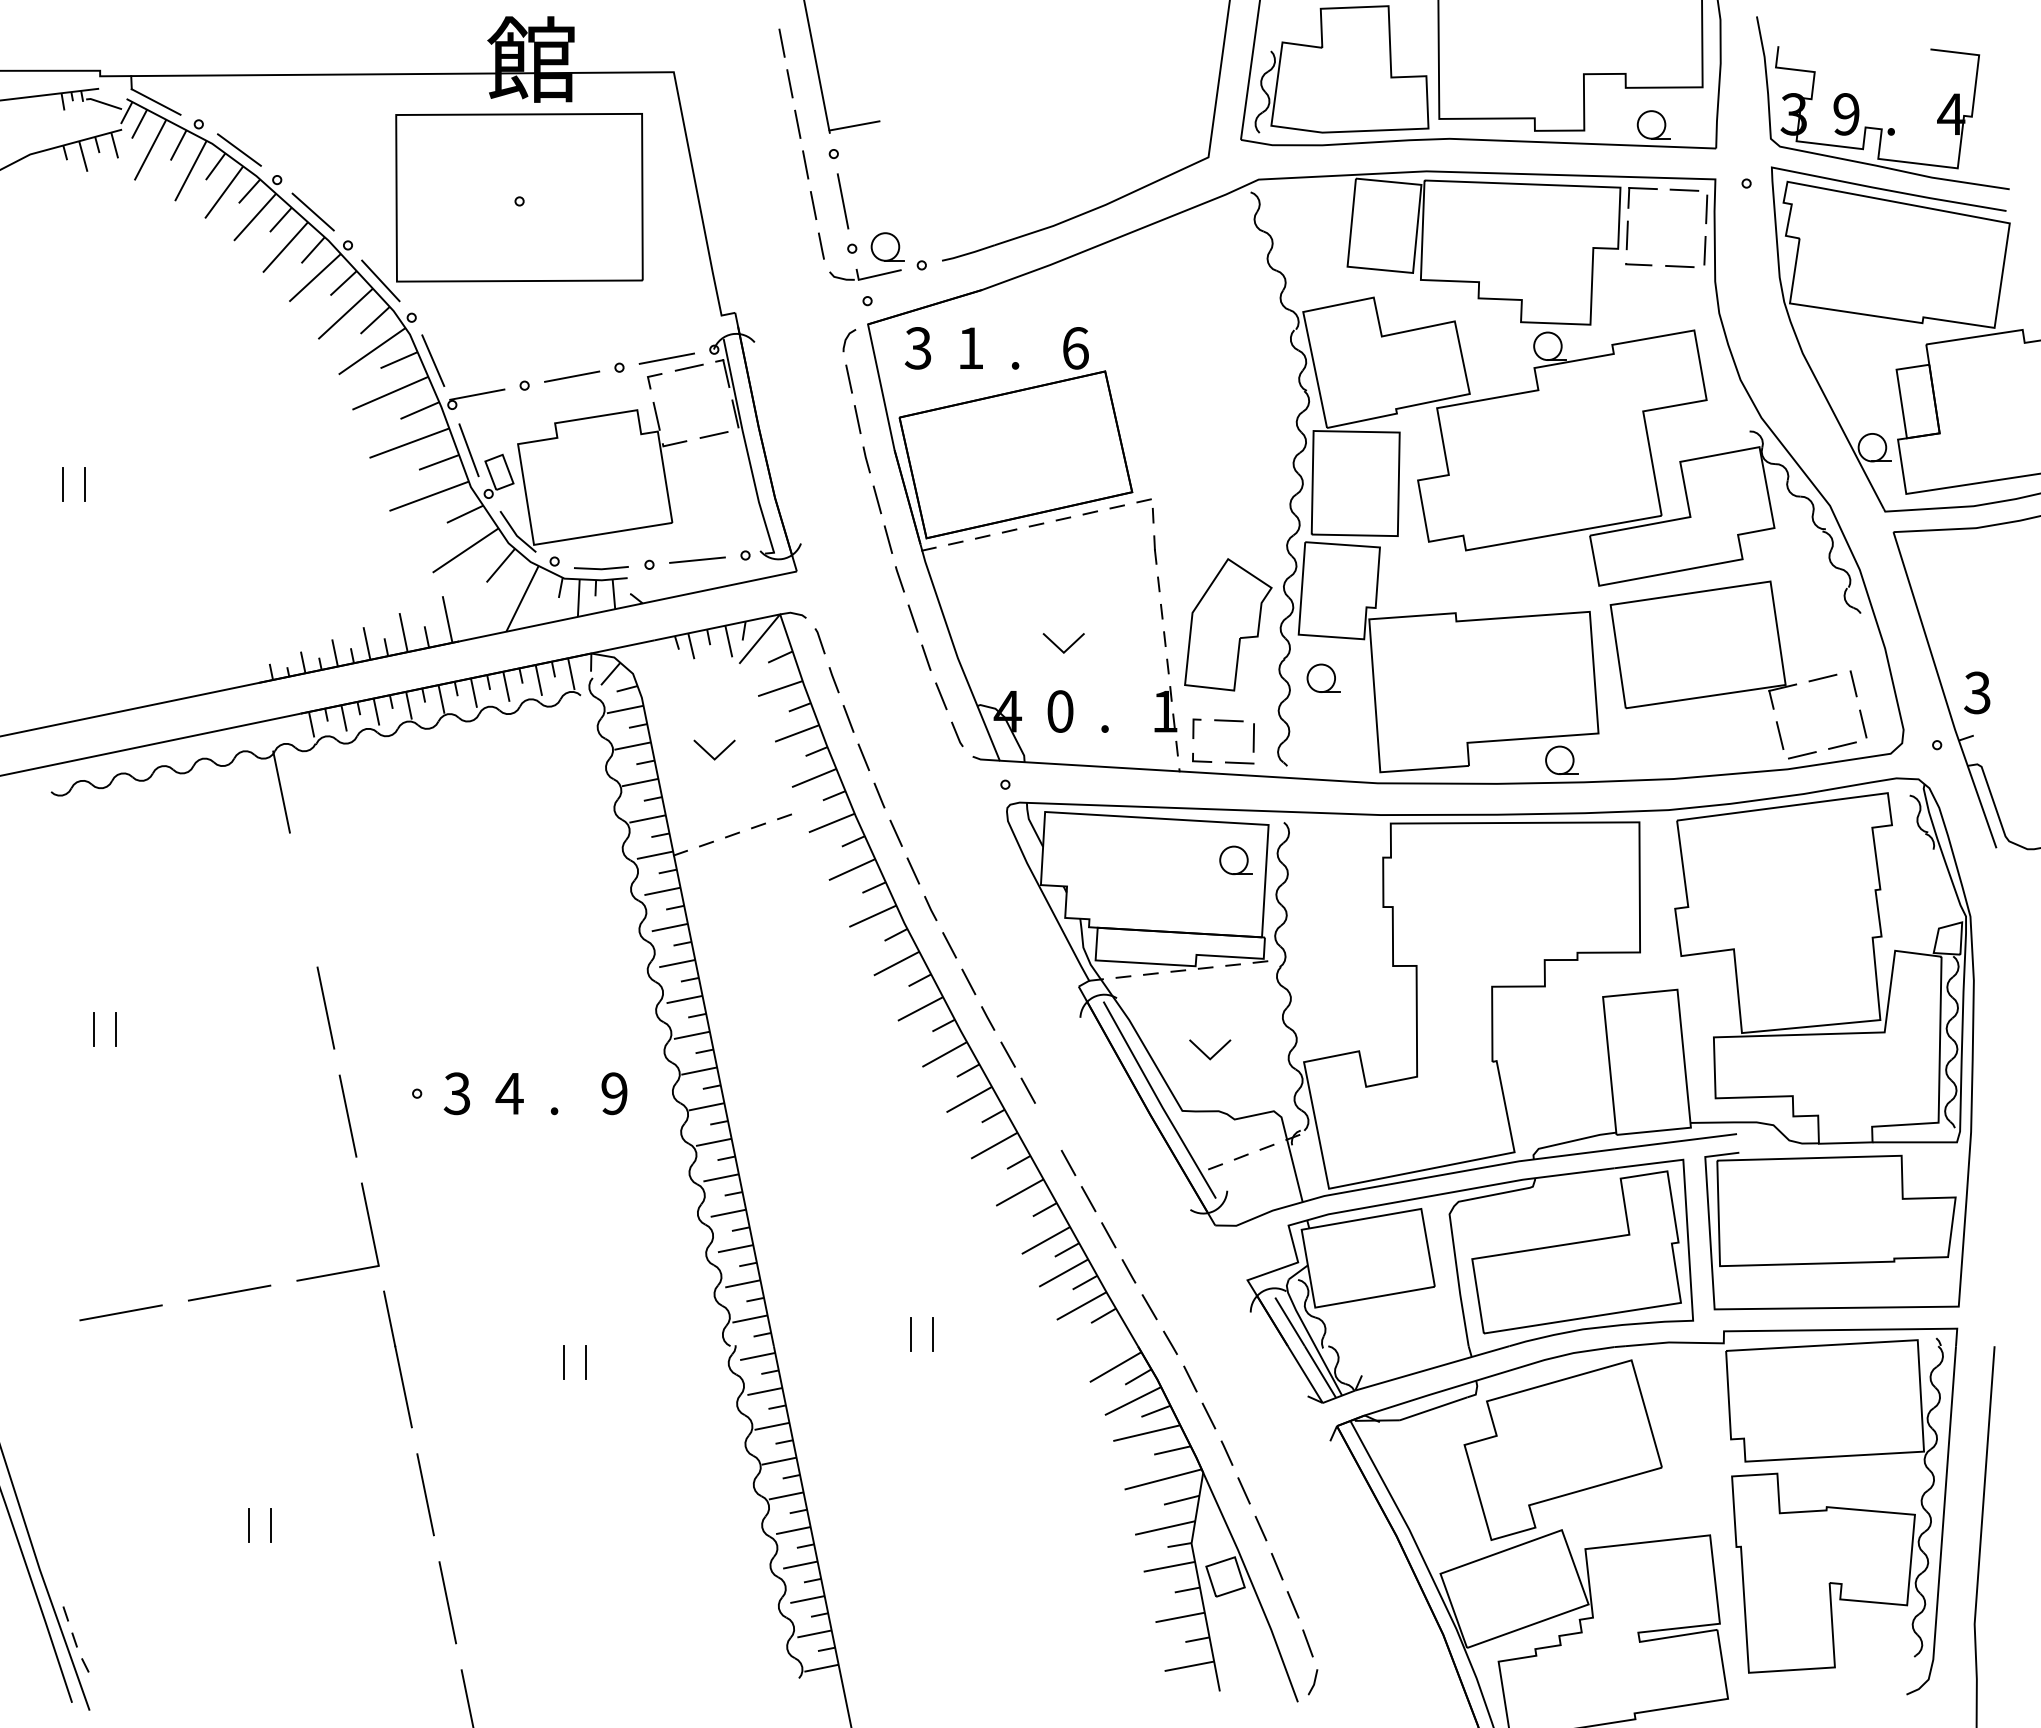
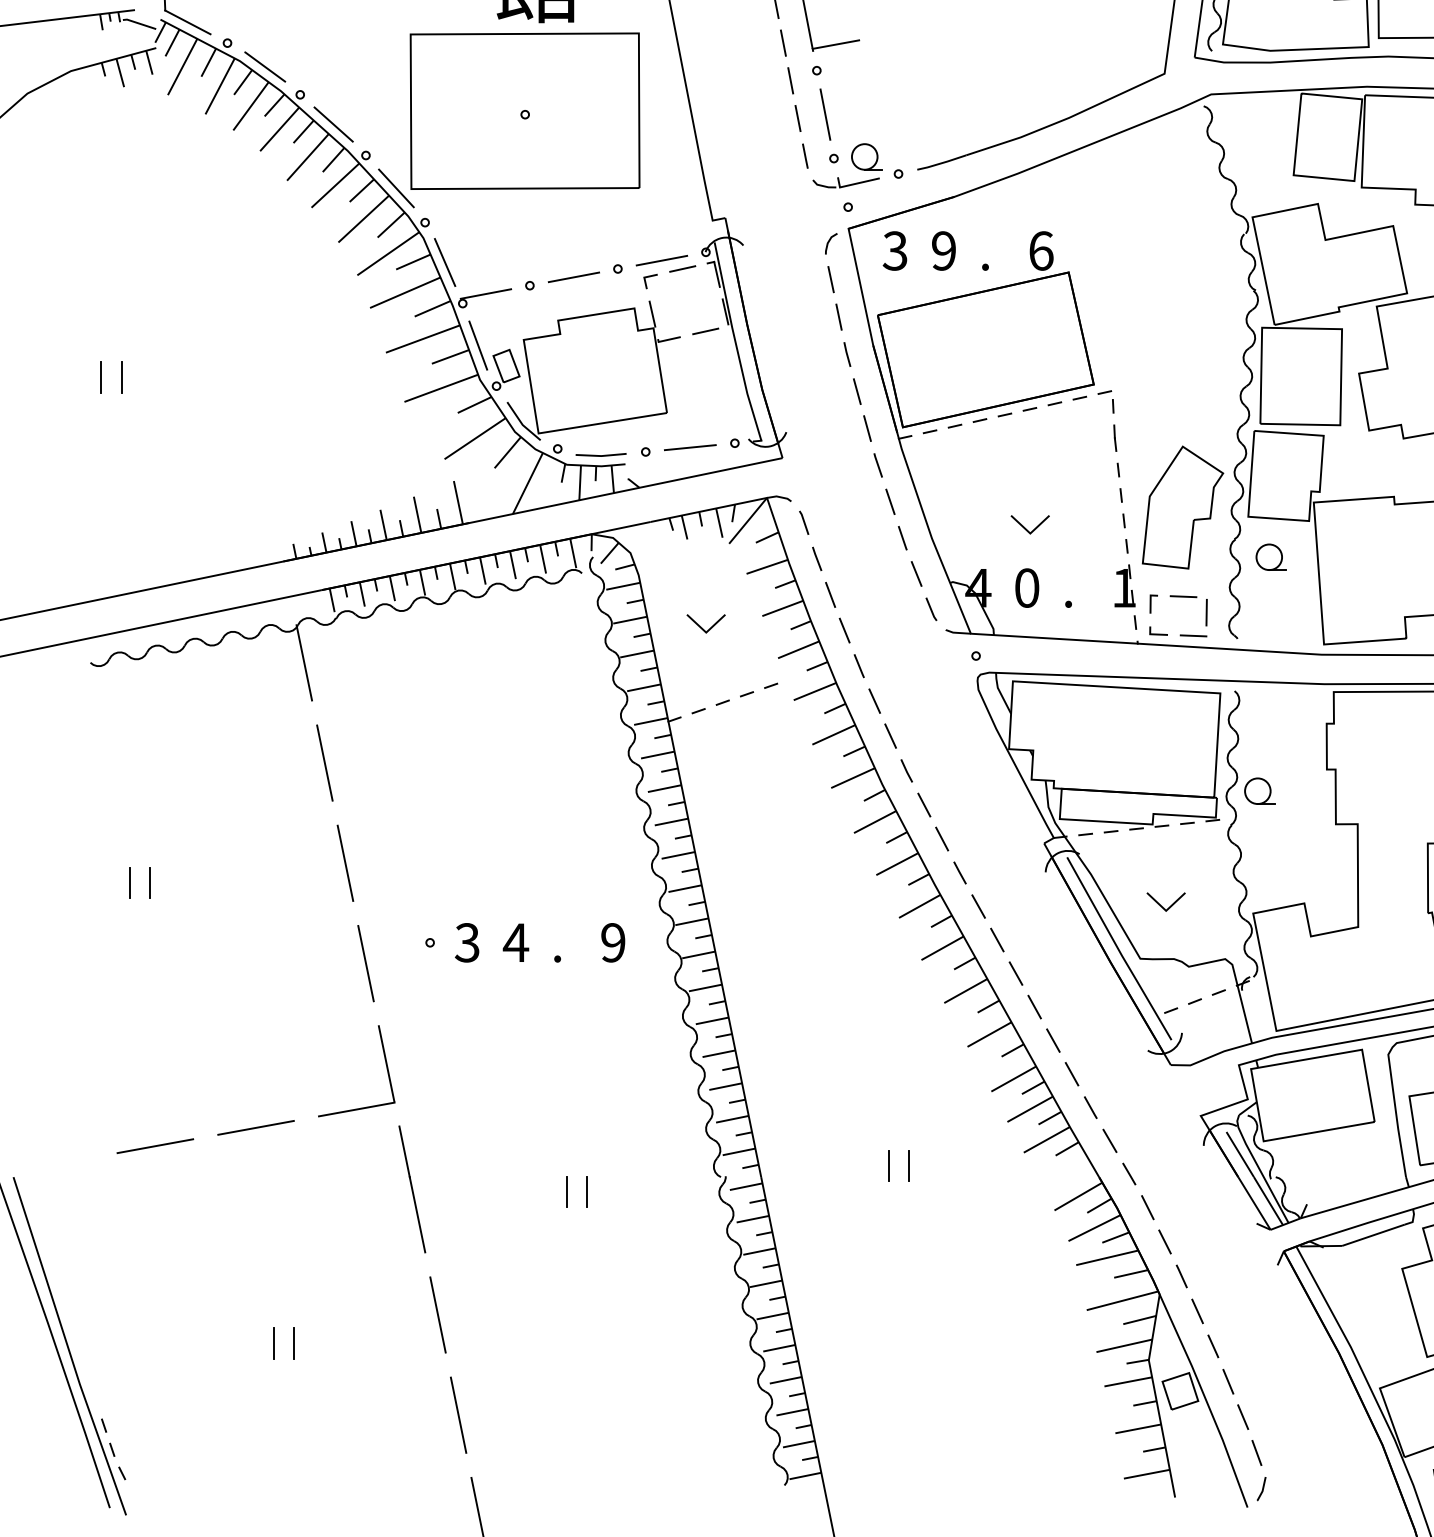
text: (970, 348) -> (943, 251), 1 -> 9
part: (1235, 860) -> (1259, 791), moved
line: (303, 899) -> (324, 762), added
line: (1048, 1126) -> (1016, 973), added

